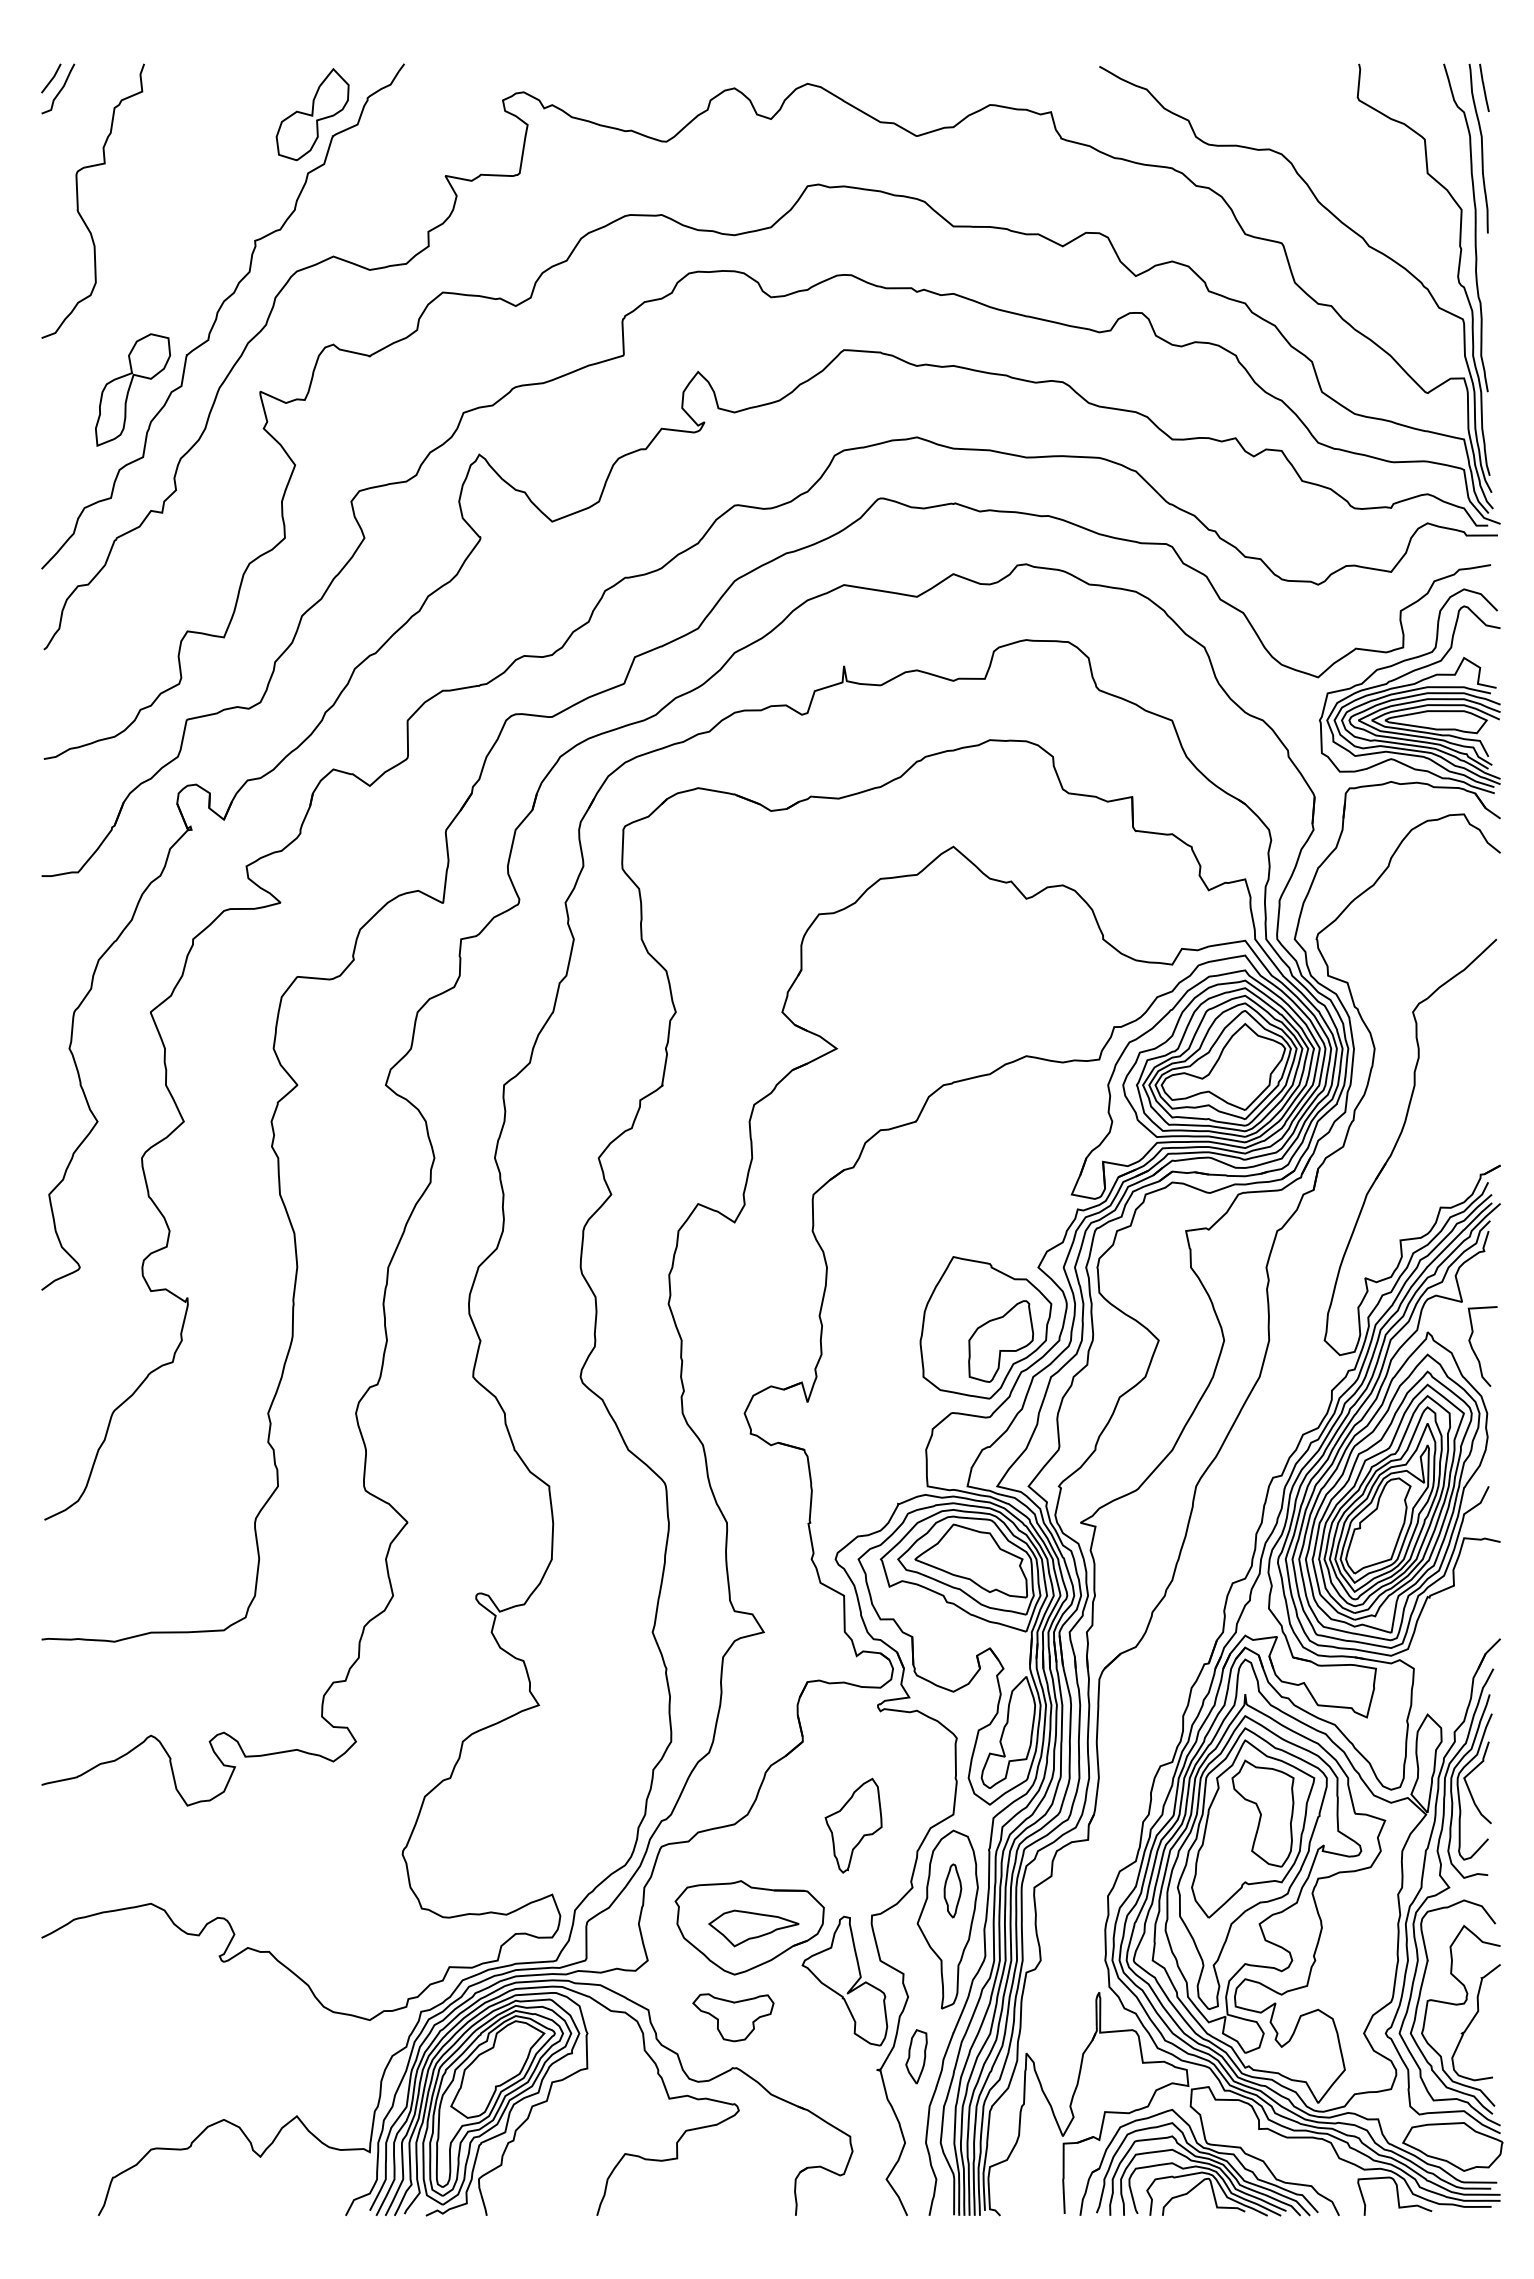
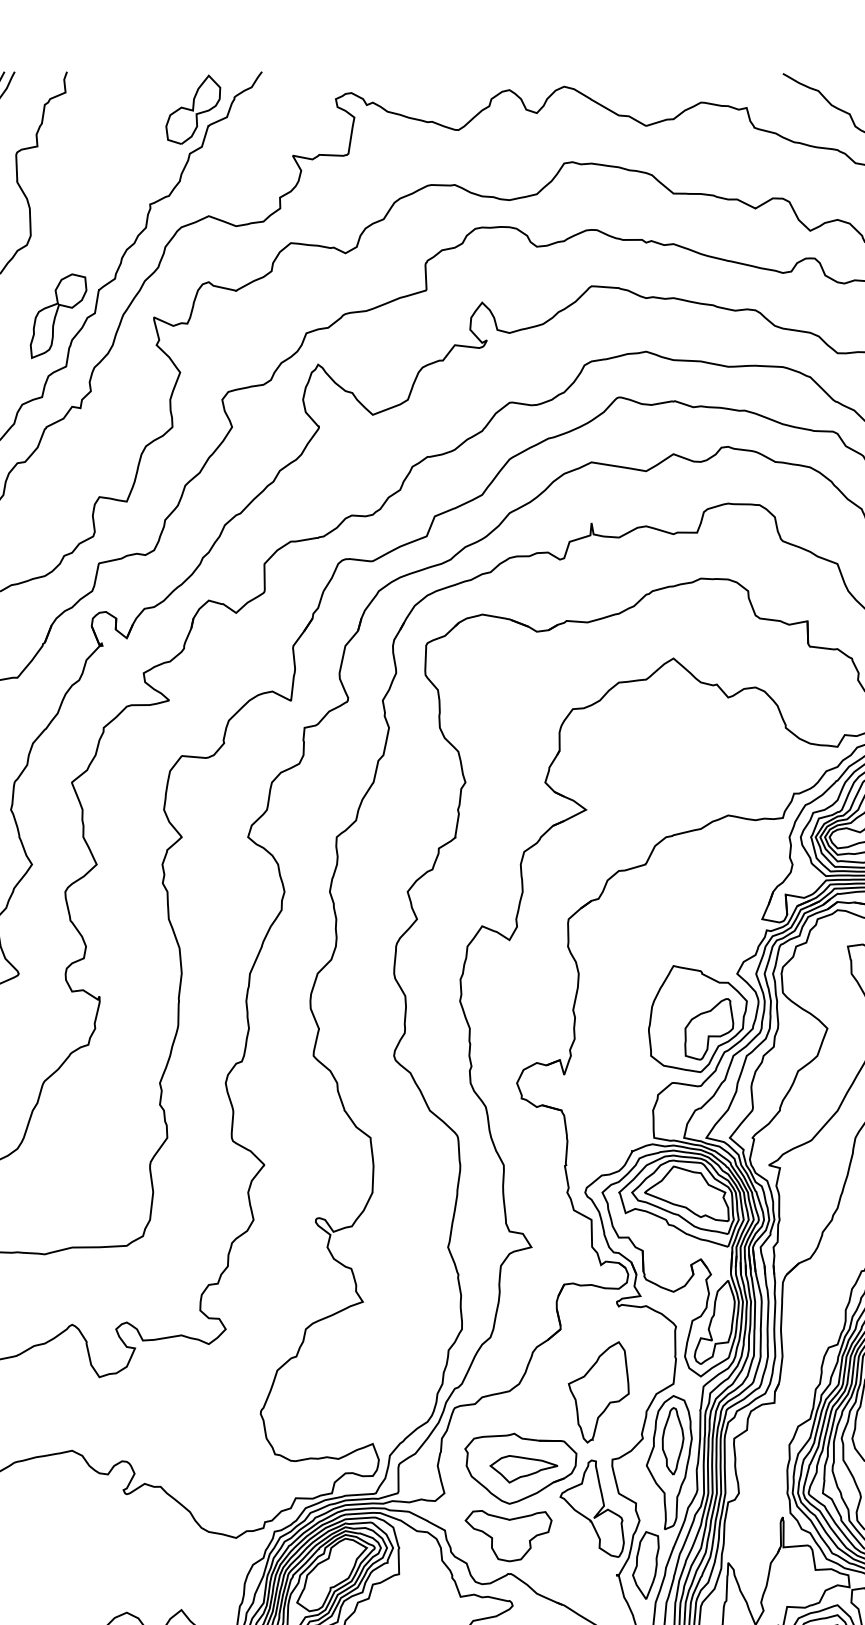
part: (853, 1825) -> (598, 1392), size x1.43
part: (952, 1890) -> (672, 1440), size x1.67
part: (733, 2017) -> (508, 1535), size x1.43
part: (916, 2056) -> (645, 1565), size x1.67

